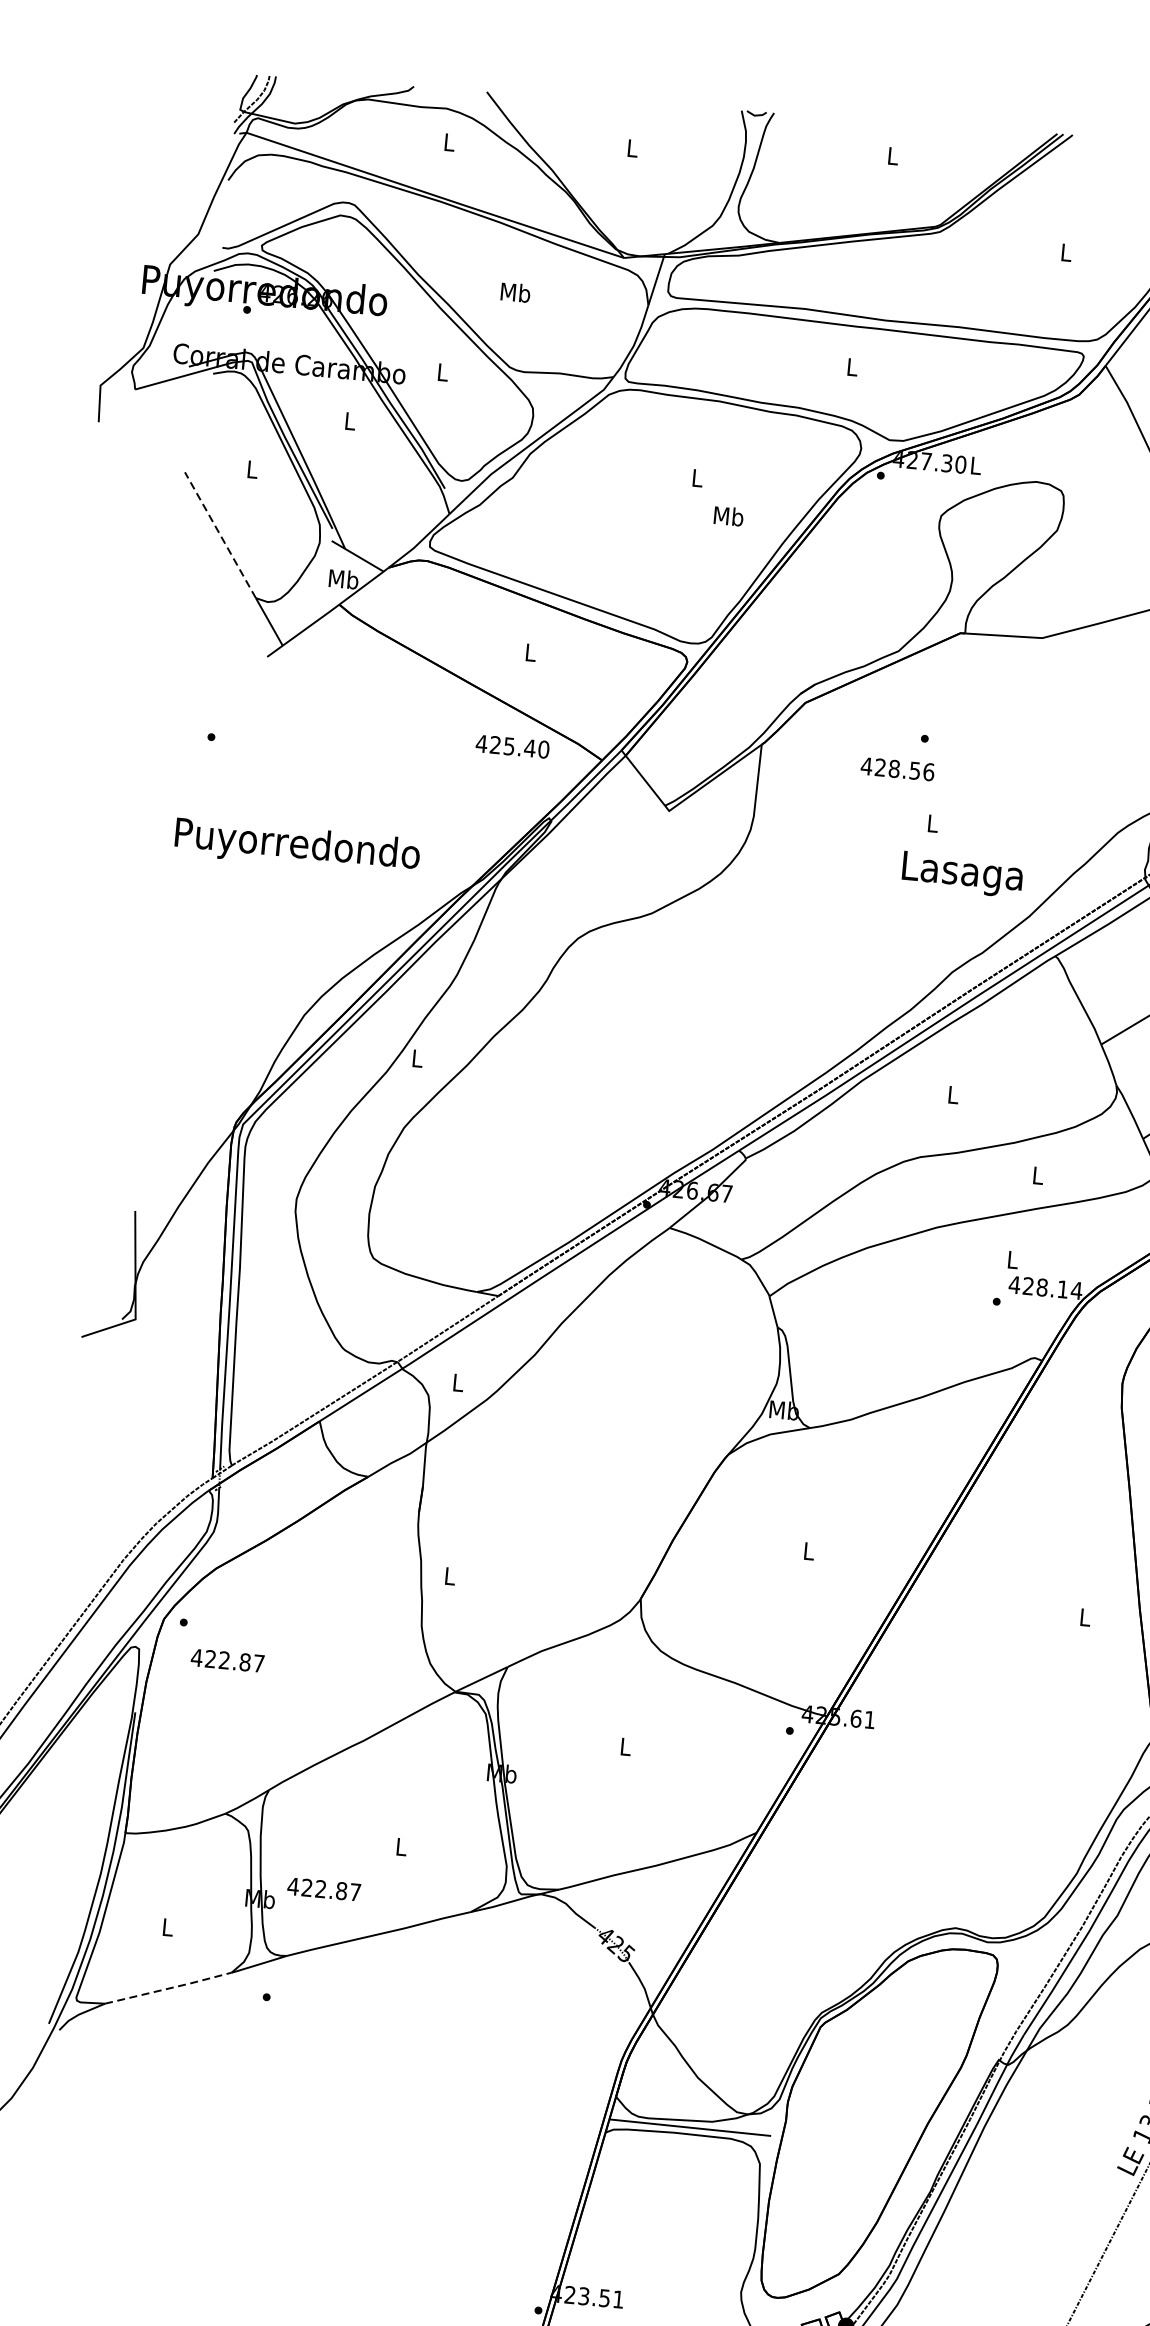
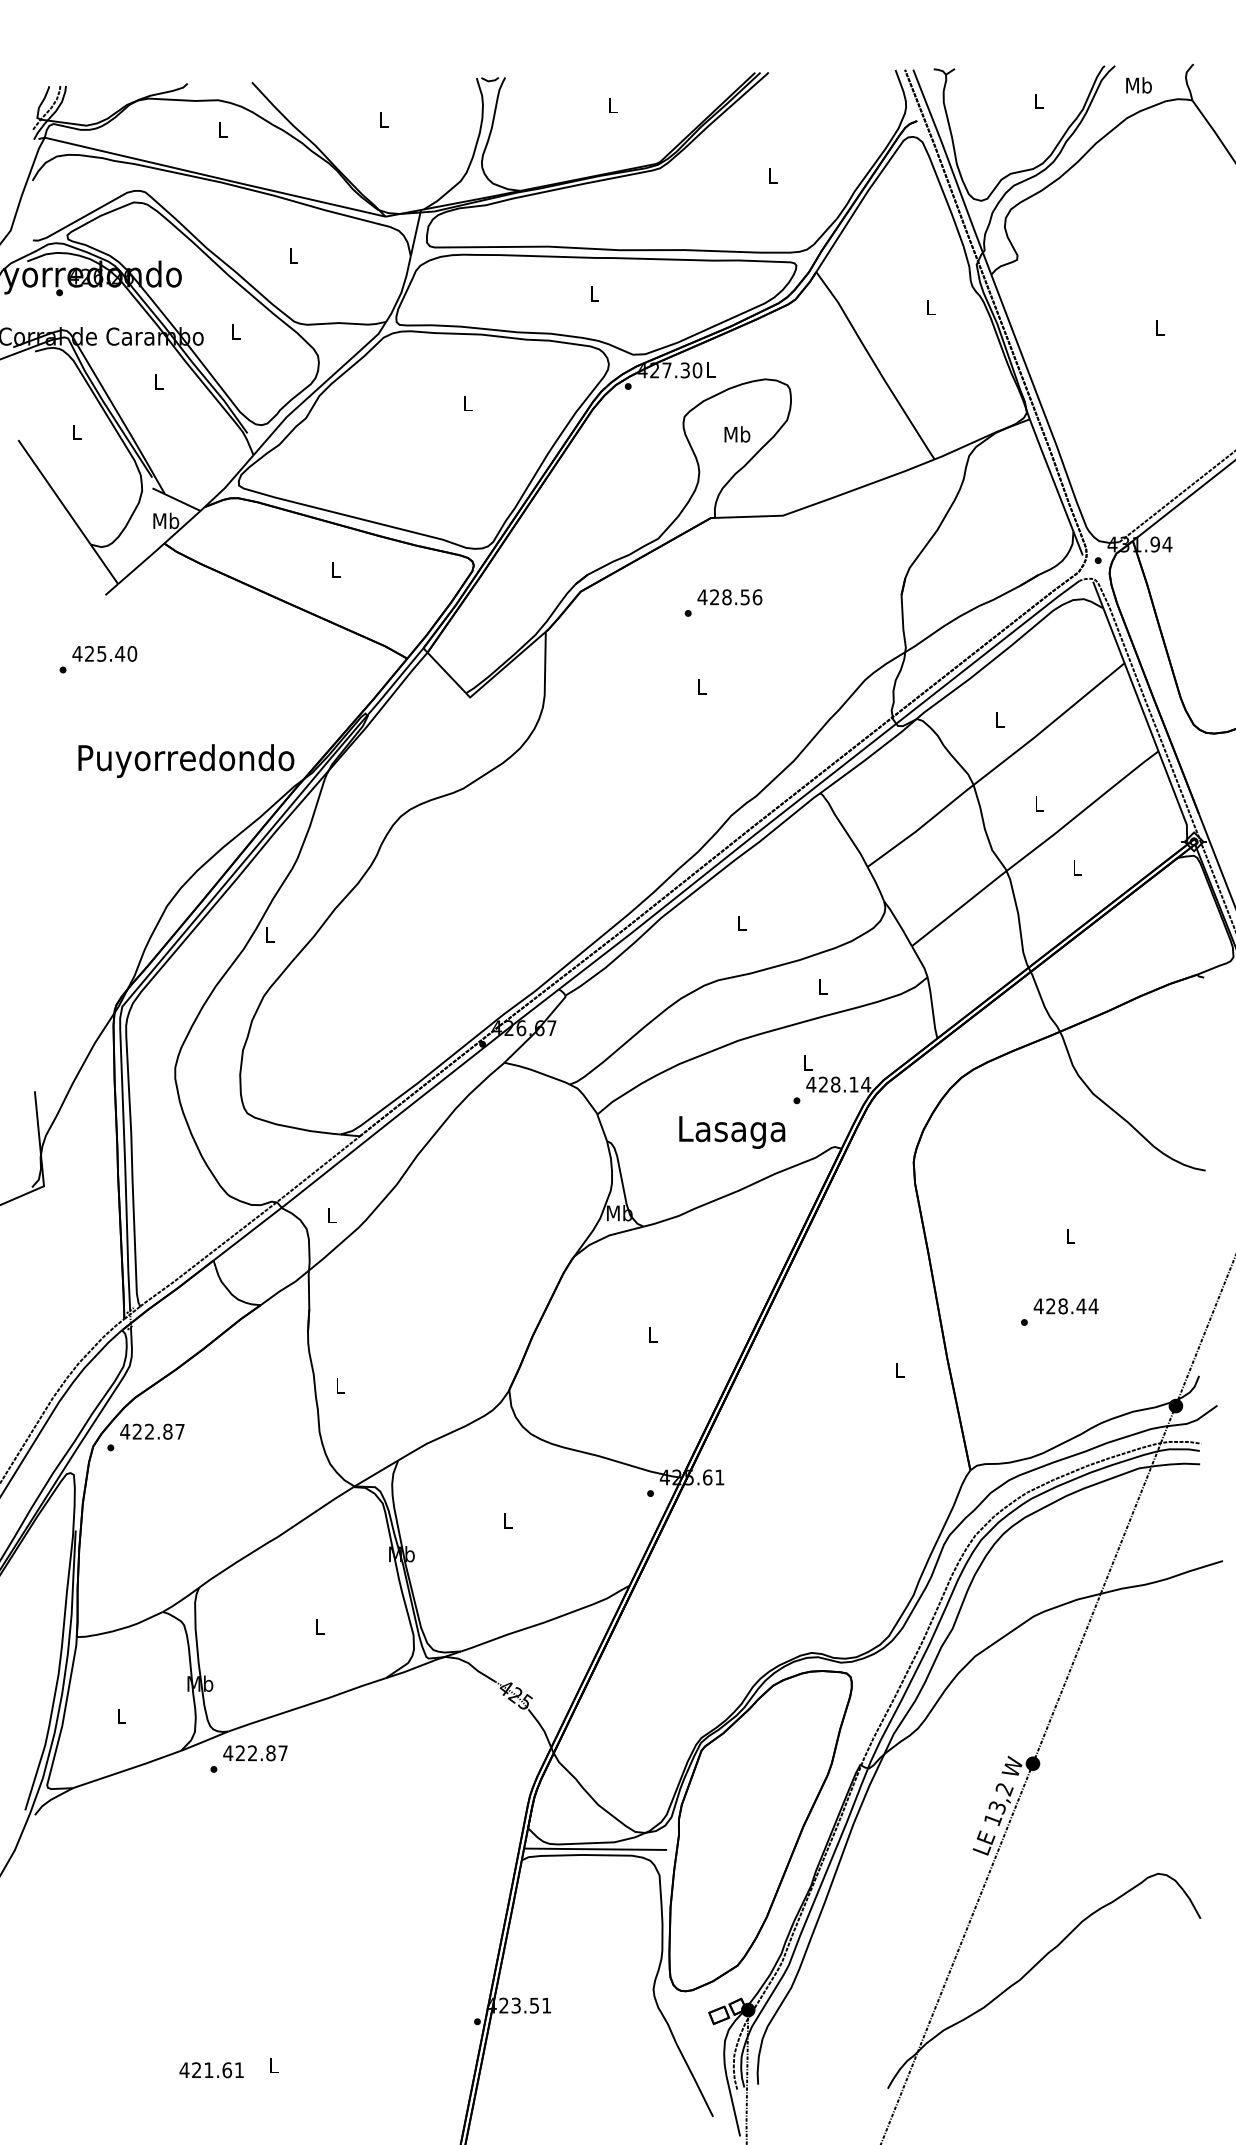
text: (515, 292) -> (293, 255), Mb -> L
text: (728, 516) -> (737, 434), moved
line: (220, 535) -> (54, 492), dashed -> solid
text: (512, 746) -> (104, 653), moved
text: (897, 769) -> (729, 597), moved
text: (297, 846) -> (186, 760), moved
text: (962, 874) -> (732, 1132), moved
text: (227, 1660) -> (152, 1431), moved
text: (324, 1889) -> (255, 1753), moved
line: (168, 1988) -> (127, 1769), dashed -> solid

